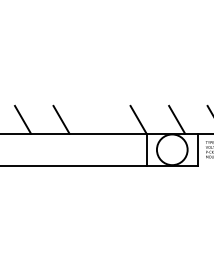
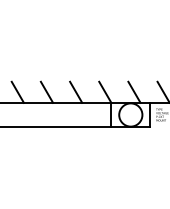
line: (100, 118) -> (76, 91), added

